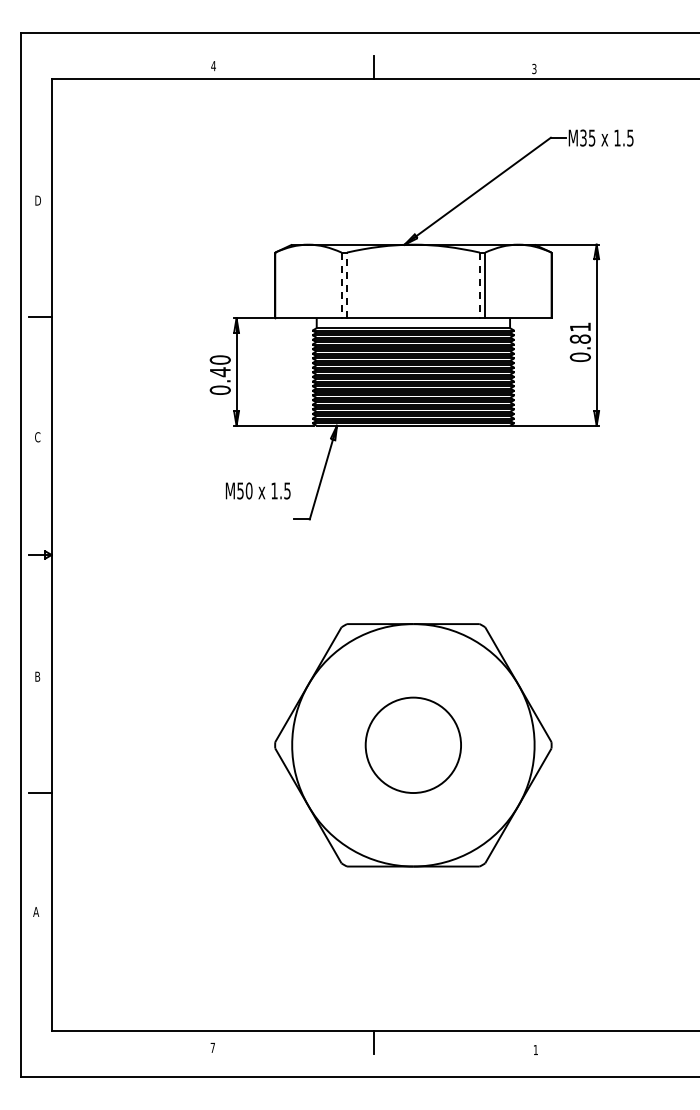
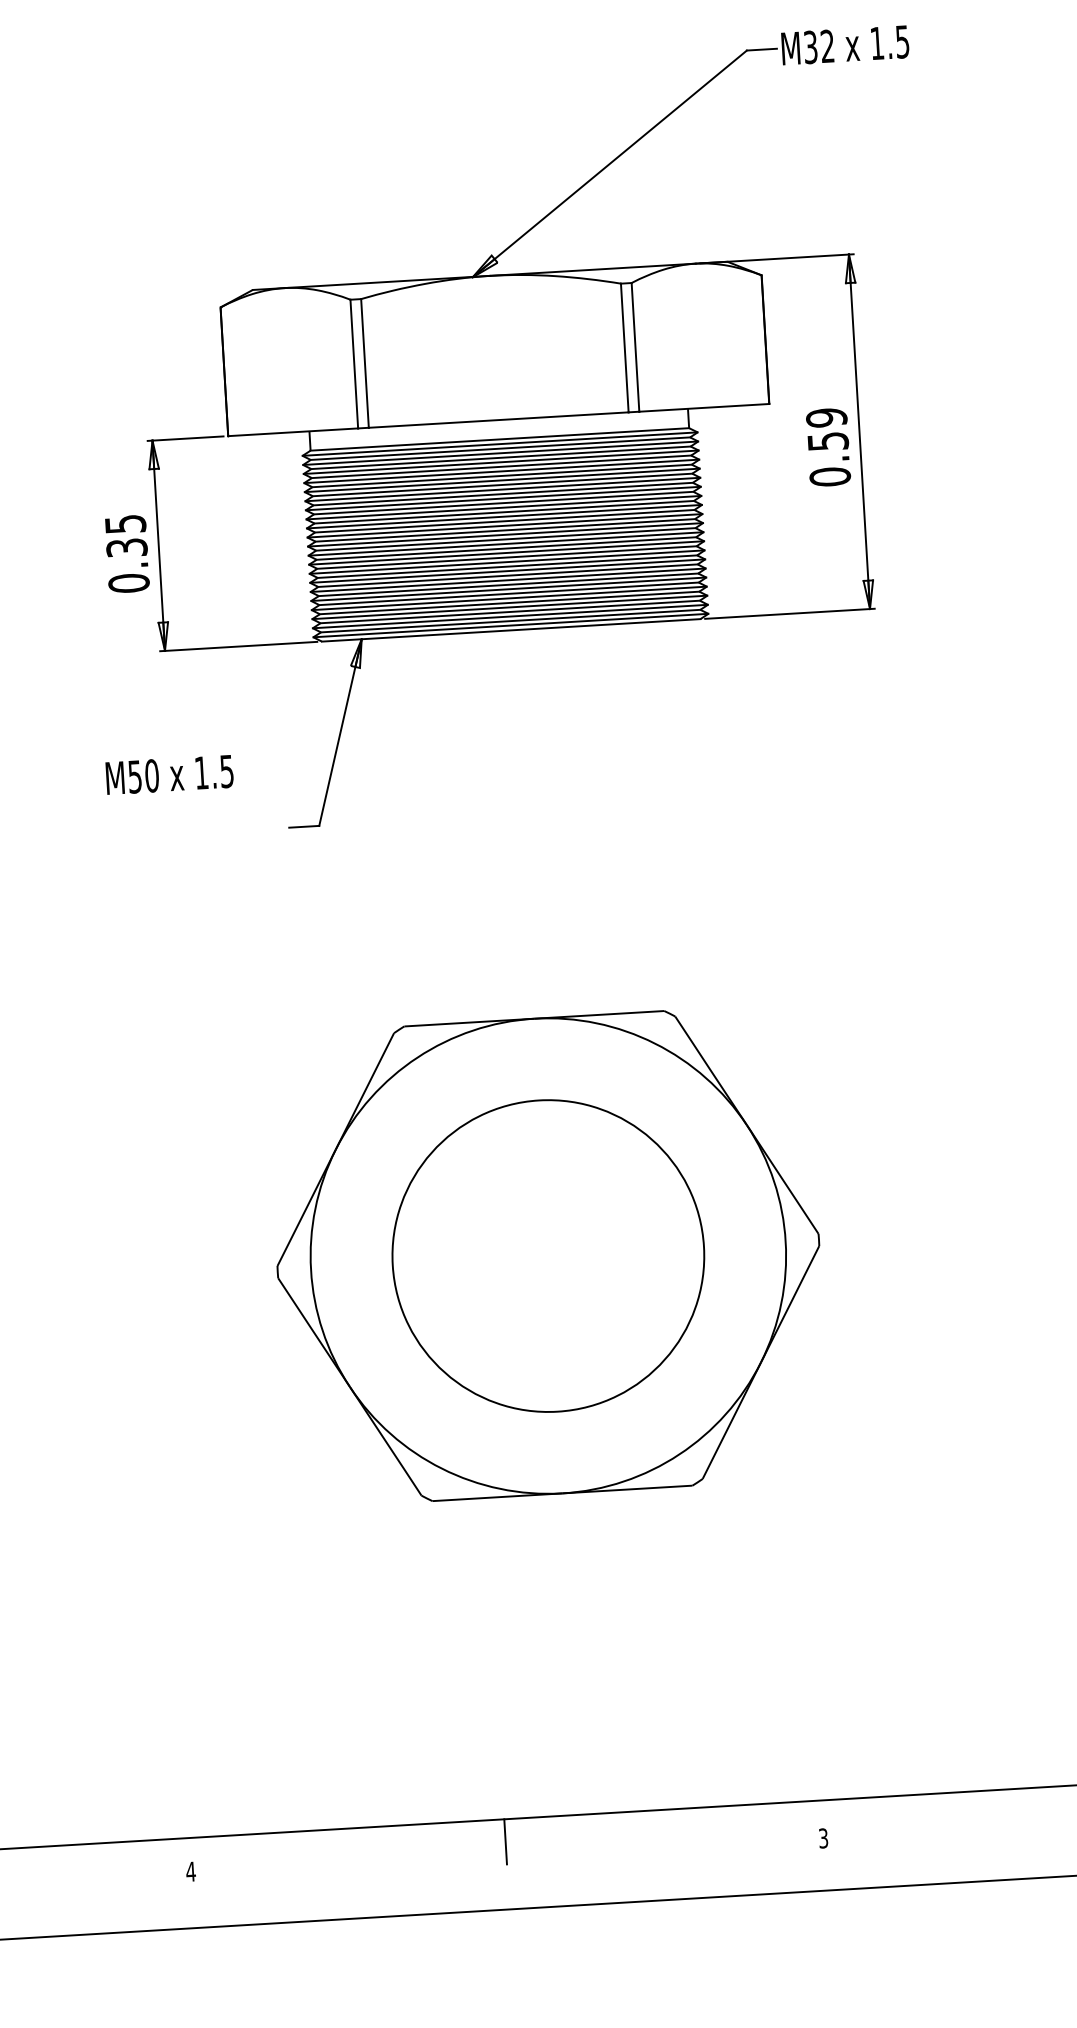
text: (592, 137) -> (828, 45), M35 -> M32
line: (341, 285) -> (354, 364), dashed -> solid
line: (347, 285) -> (365, 363), dashed -> solid
line: (479, 285) -> (624, 348), dashed -> solid
text: (579, 332) -> (825, 428), 0.81 -> 0.59
text: (219, 366) -> (124, 536), 0.40 -> 0.35
text: (257, 490) -> (168, 774), moved
circle: (412, 744) -> (546, 1254), size x1.67
text: (212, 1047) -> (190, 1871), 7 -> 4
text: (535, 1049) -> (822, 1837), 1 -> 3

